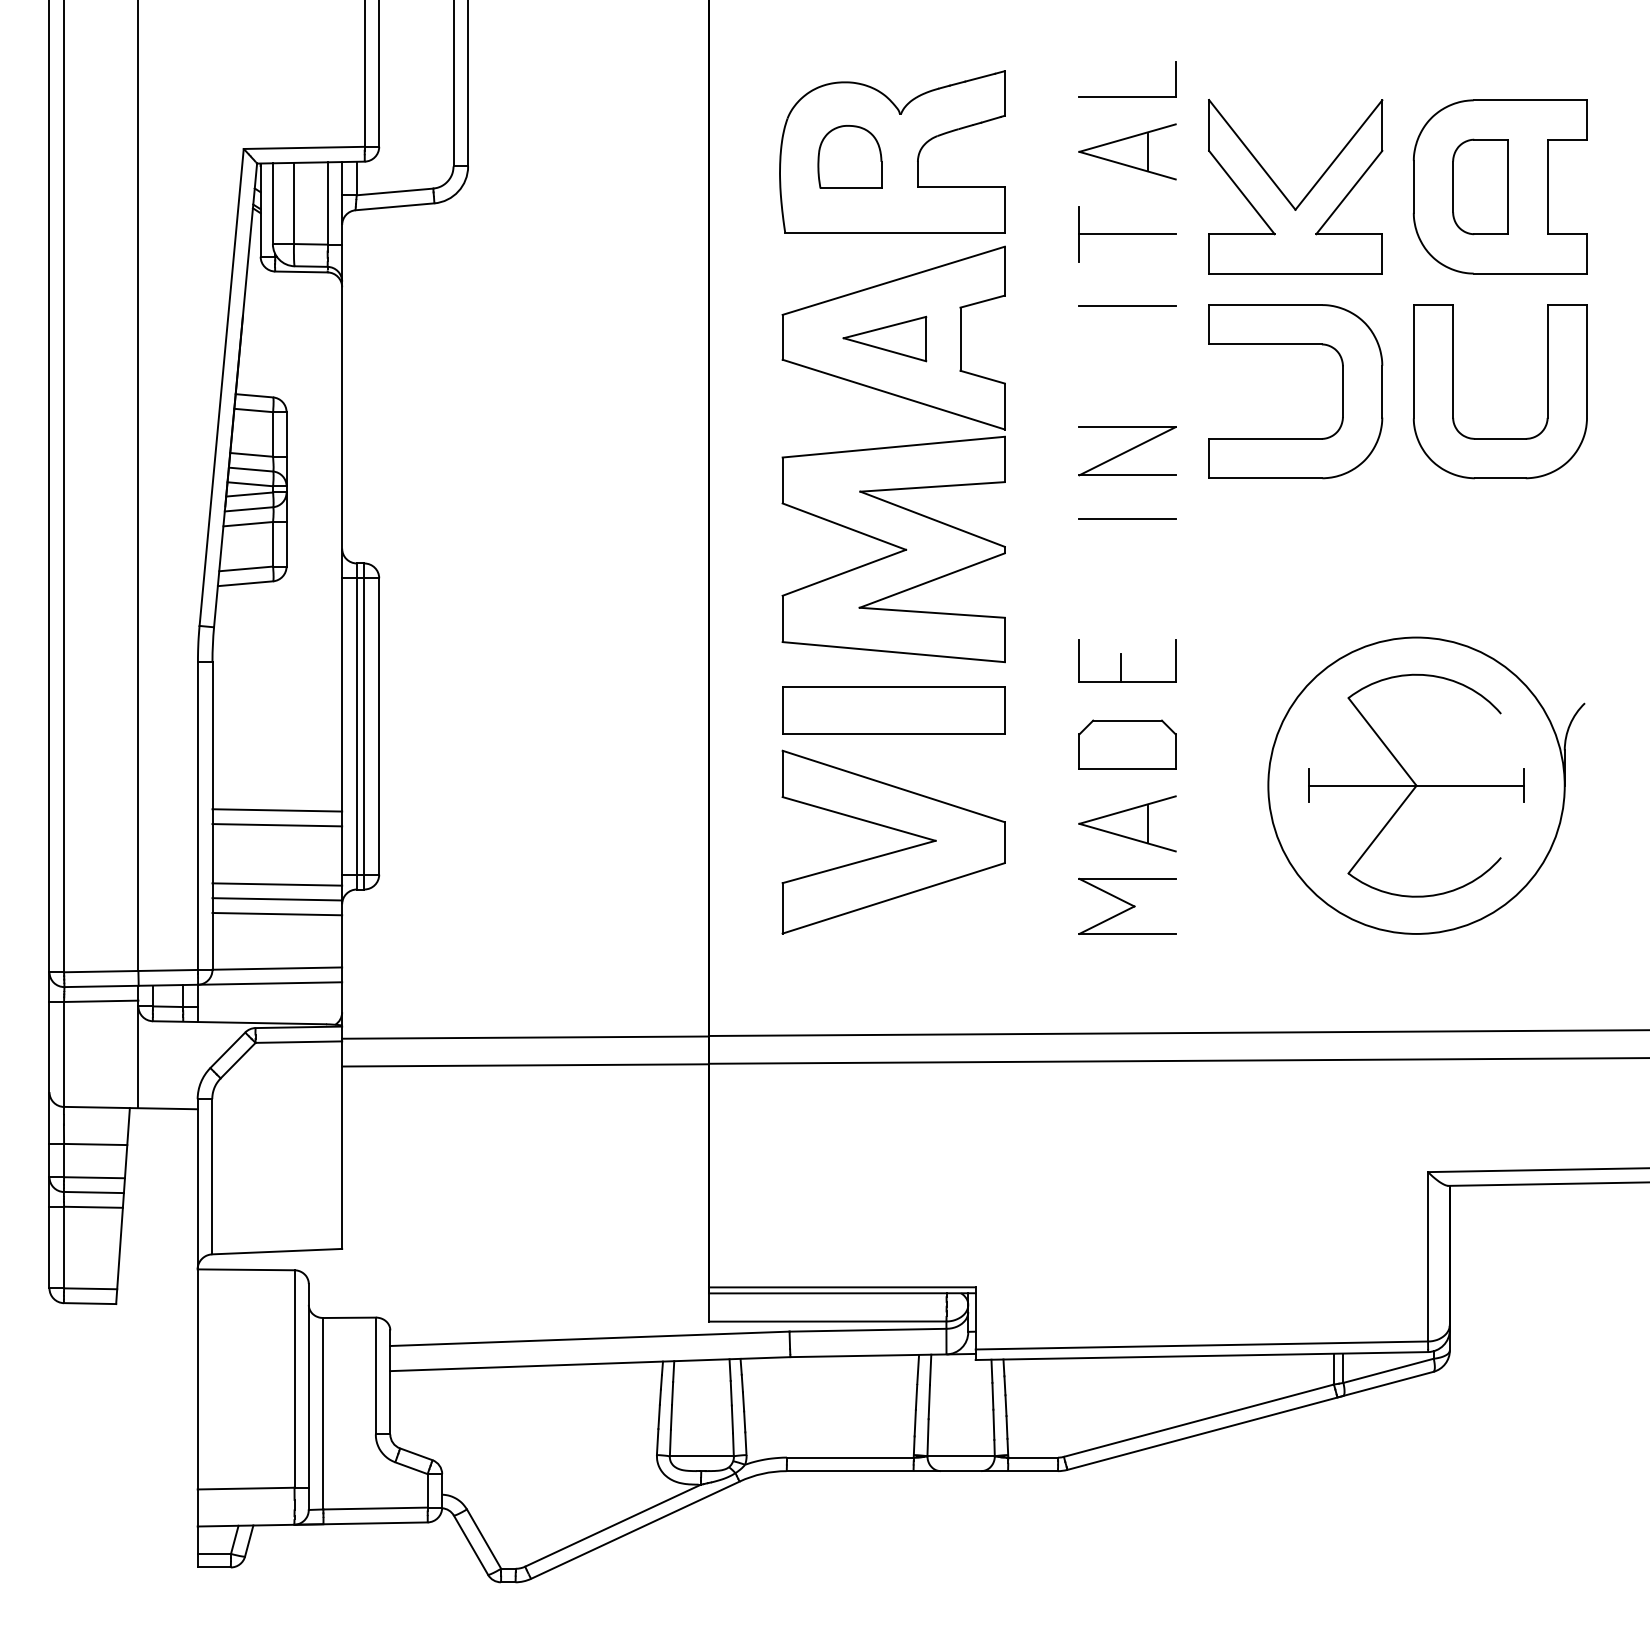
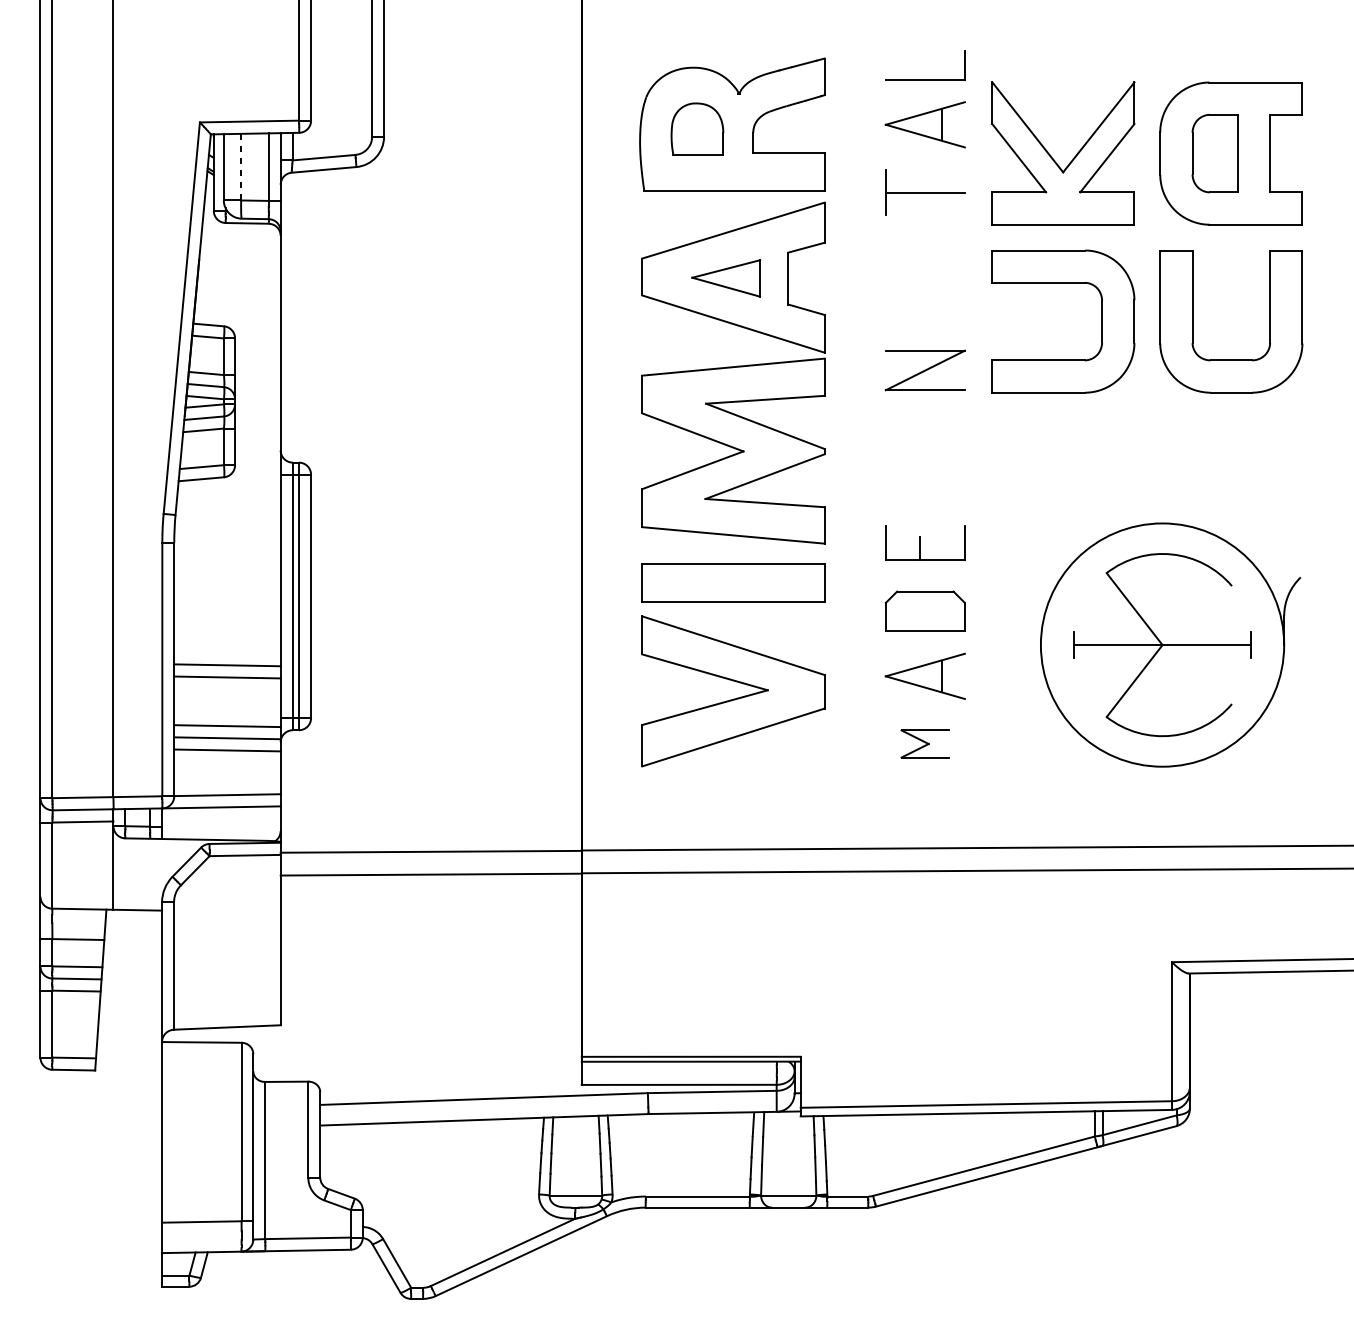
line: (294, 203) -> (241, 167), solid -> dashed
line: (1127, 305) -> (925, 250), removed
line: (1127, 518) -> (925, 425), removed
part: (1127, 905) -> (925, 743), size x0.6

